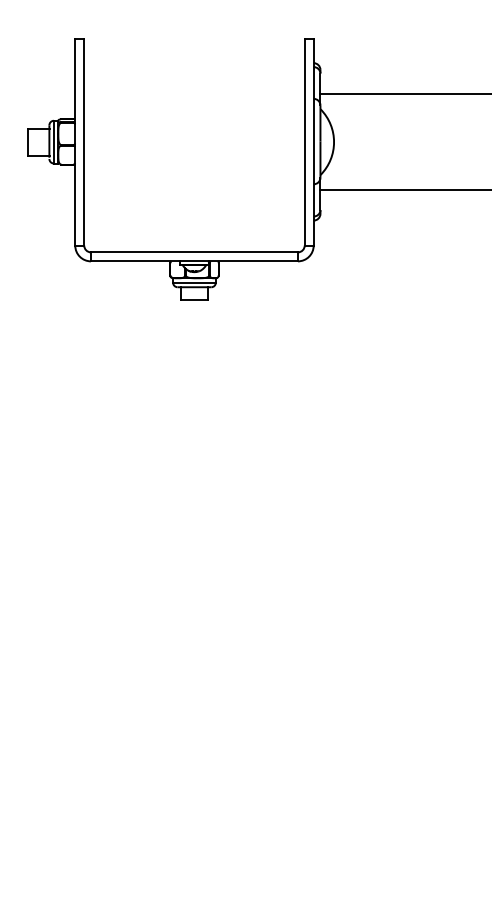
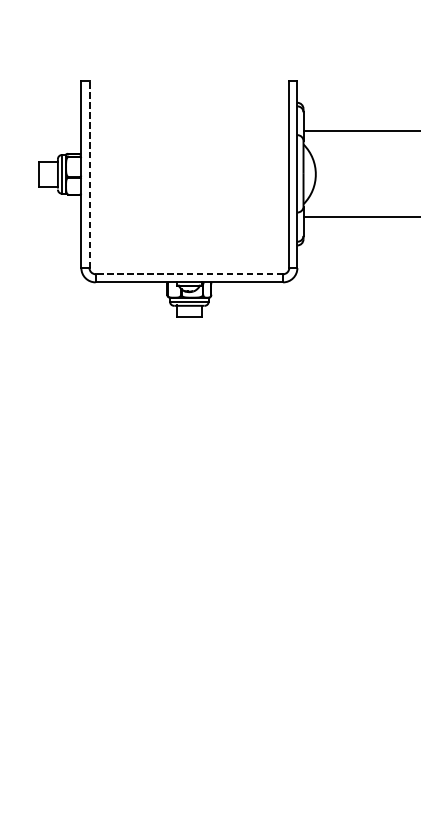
line: (84, 141) -> (89, 173), solid -> dashed
line: (193, 252) -> (188, 274), solid -> dashed

